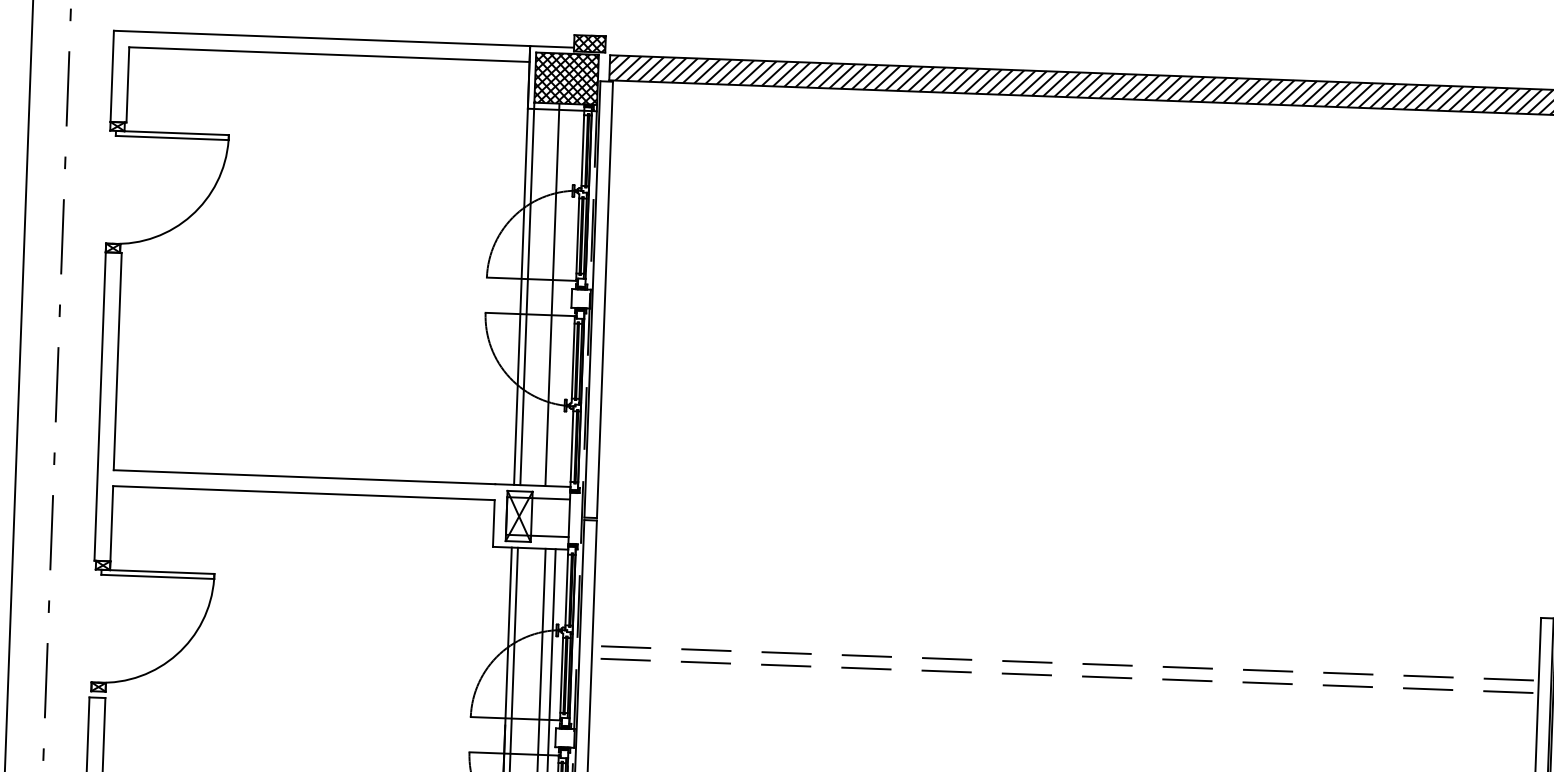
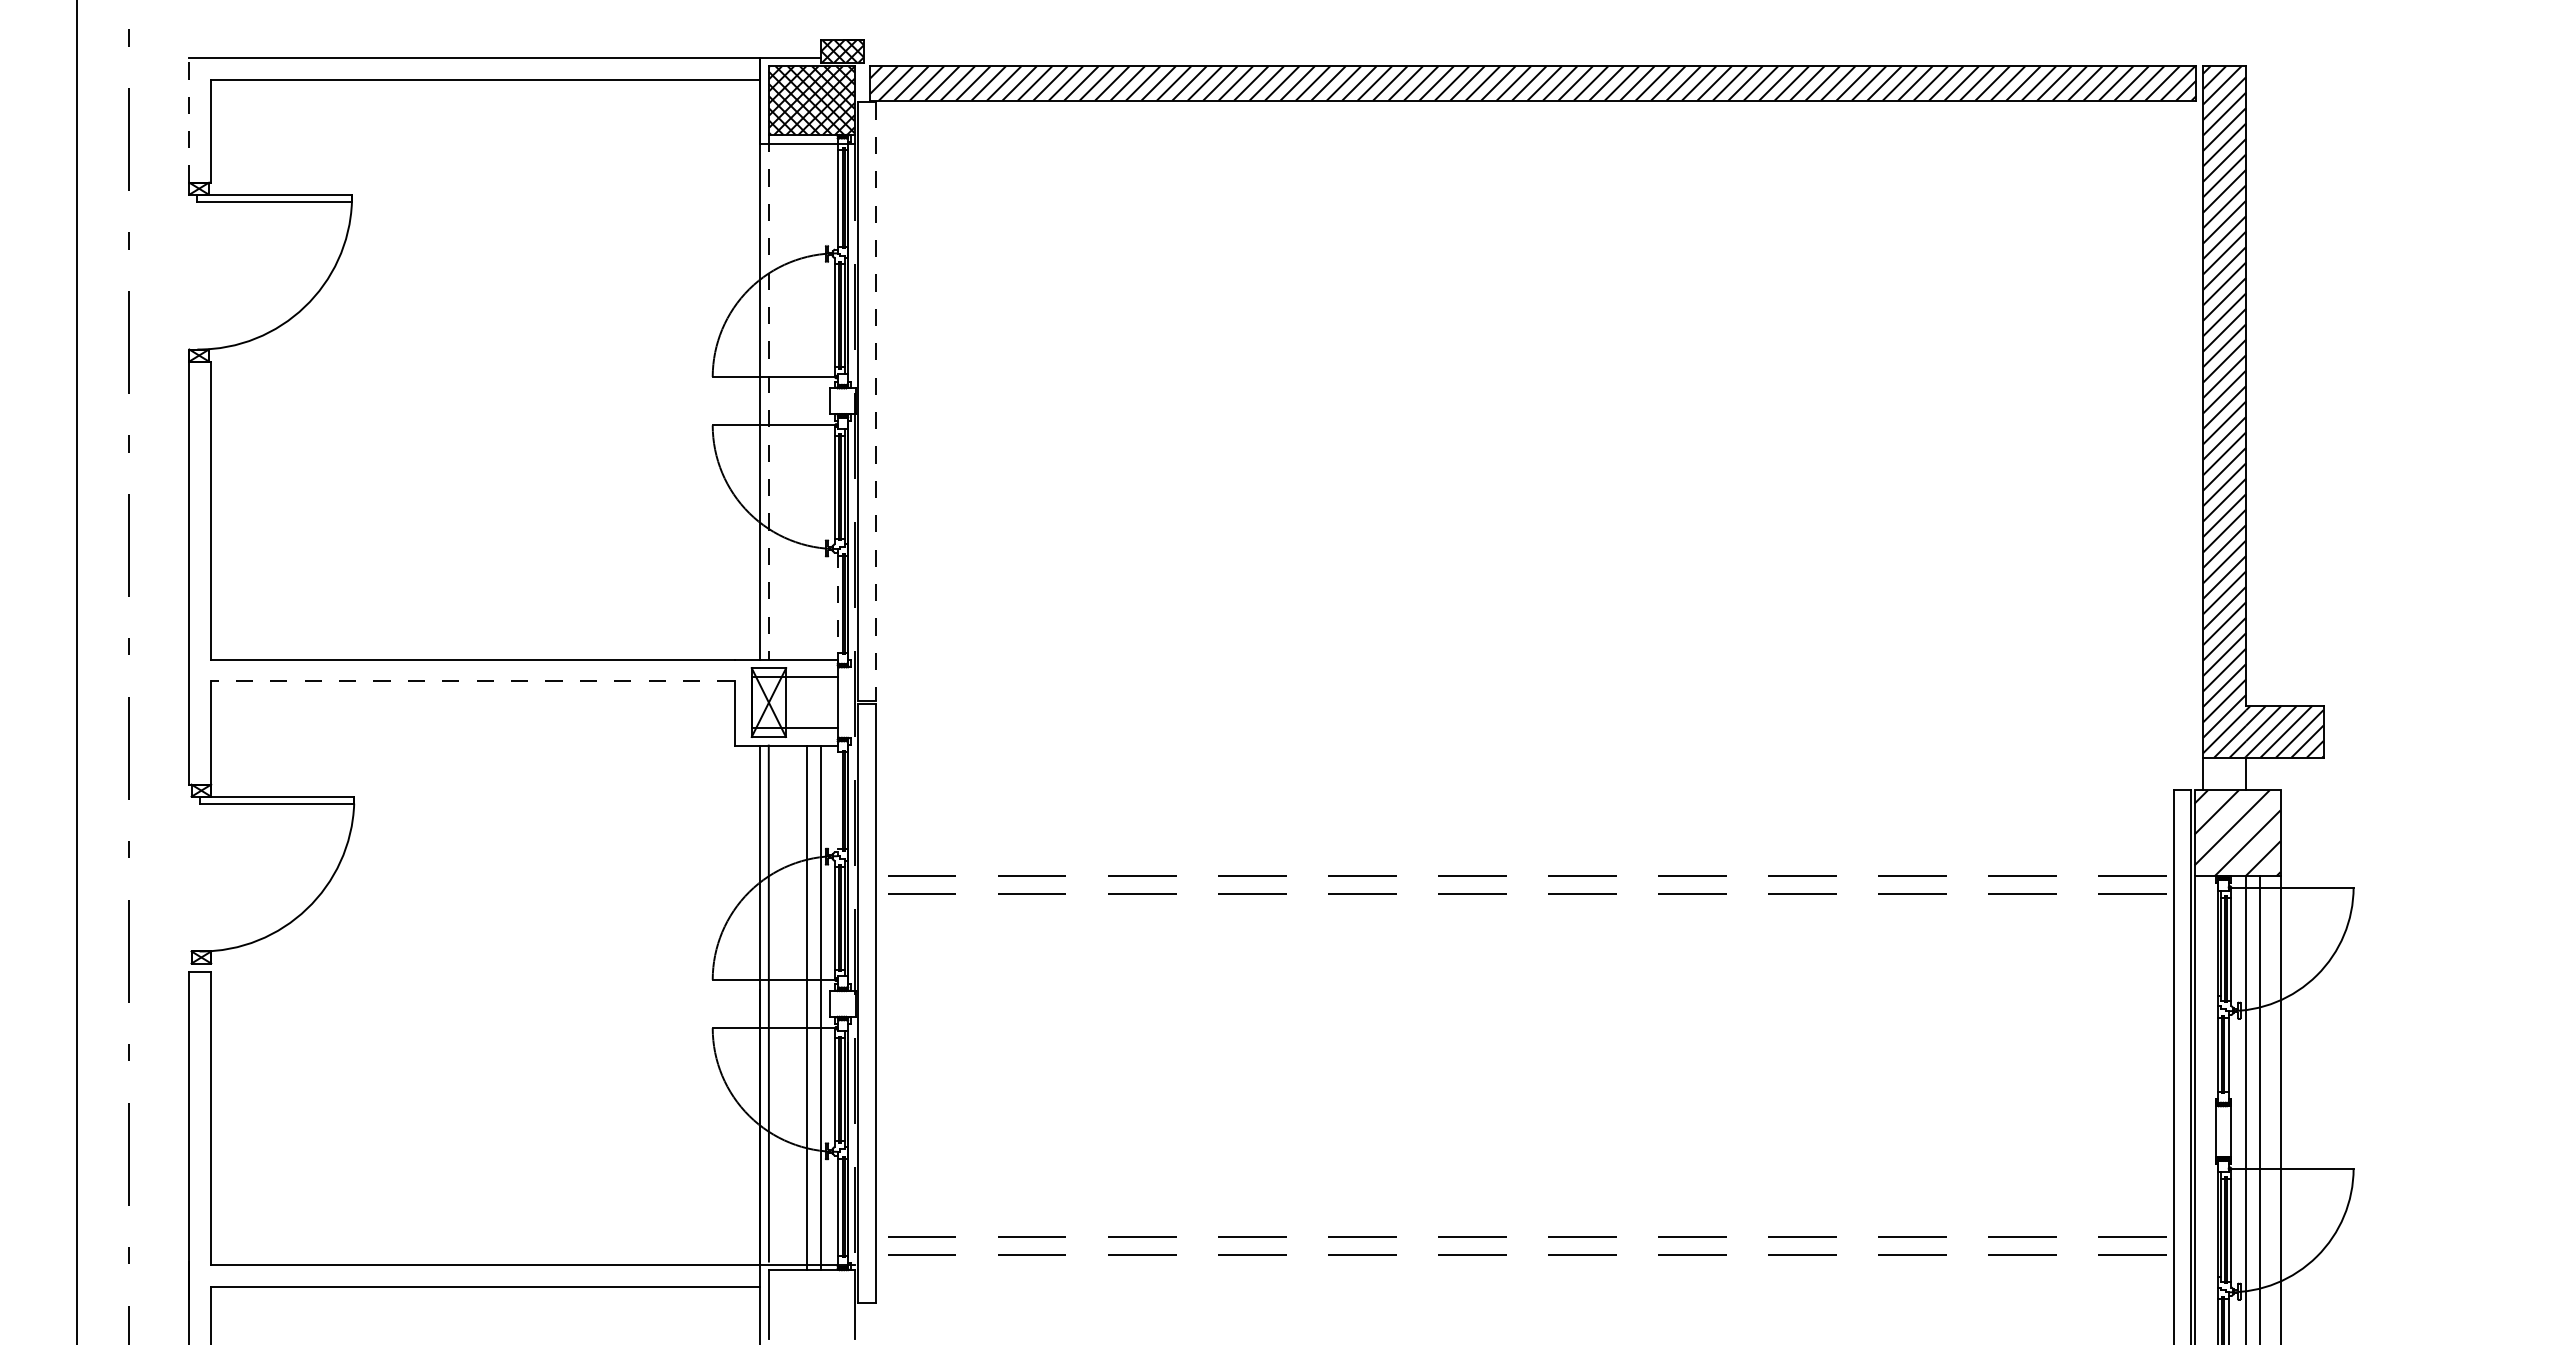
line: (112, 76) -> (189, 120), solid -> dashed
line: (527, 294) -> (768, 397), solid -> dashed
line: (552, 294) -> (803, 397), removed
line: (604, 300) -> (875, 402), solid -> dashed
line: (571, 445) -> (837, 602), solid -> dashed
line: (303, 493) -> (472, 681), solid -> dashed
line: (566, 591) -> (837, 802), removed

